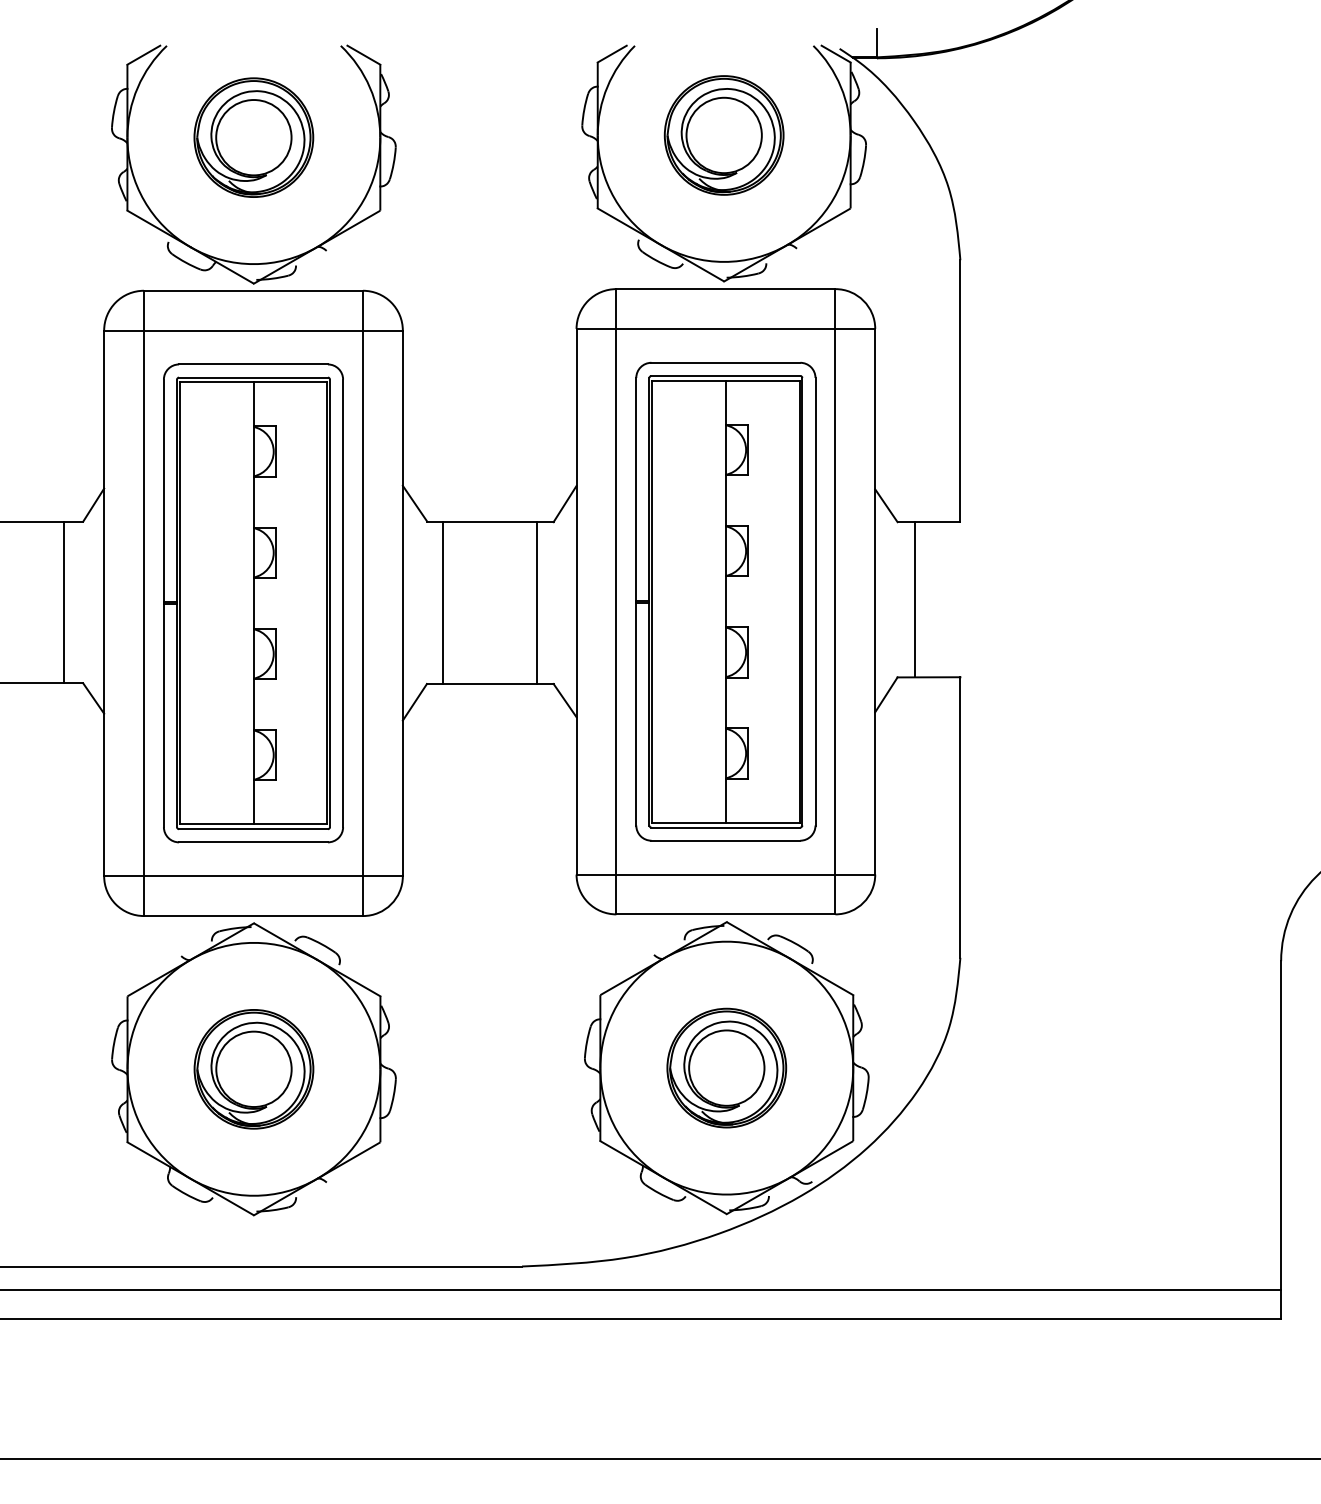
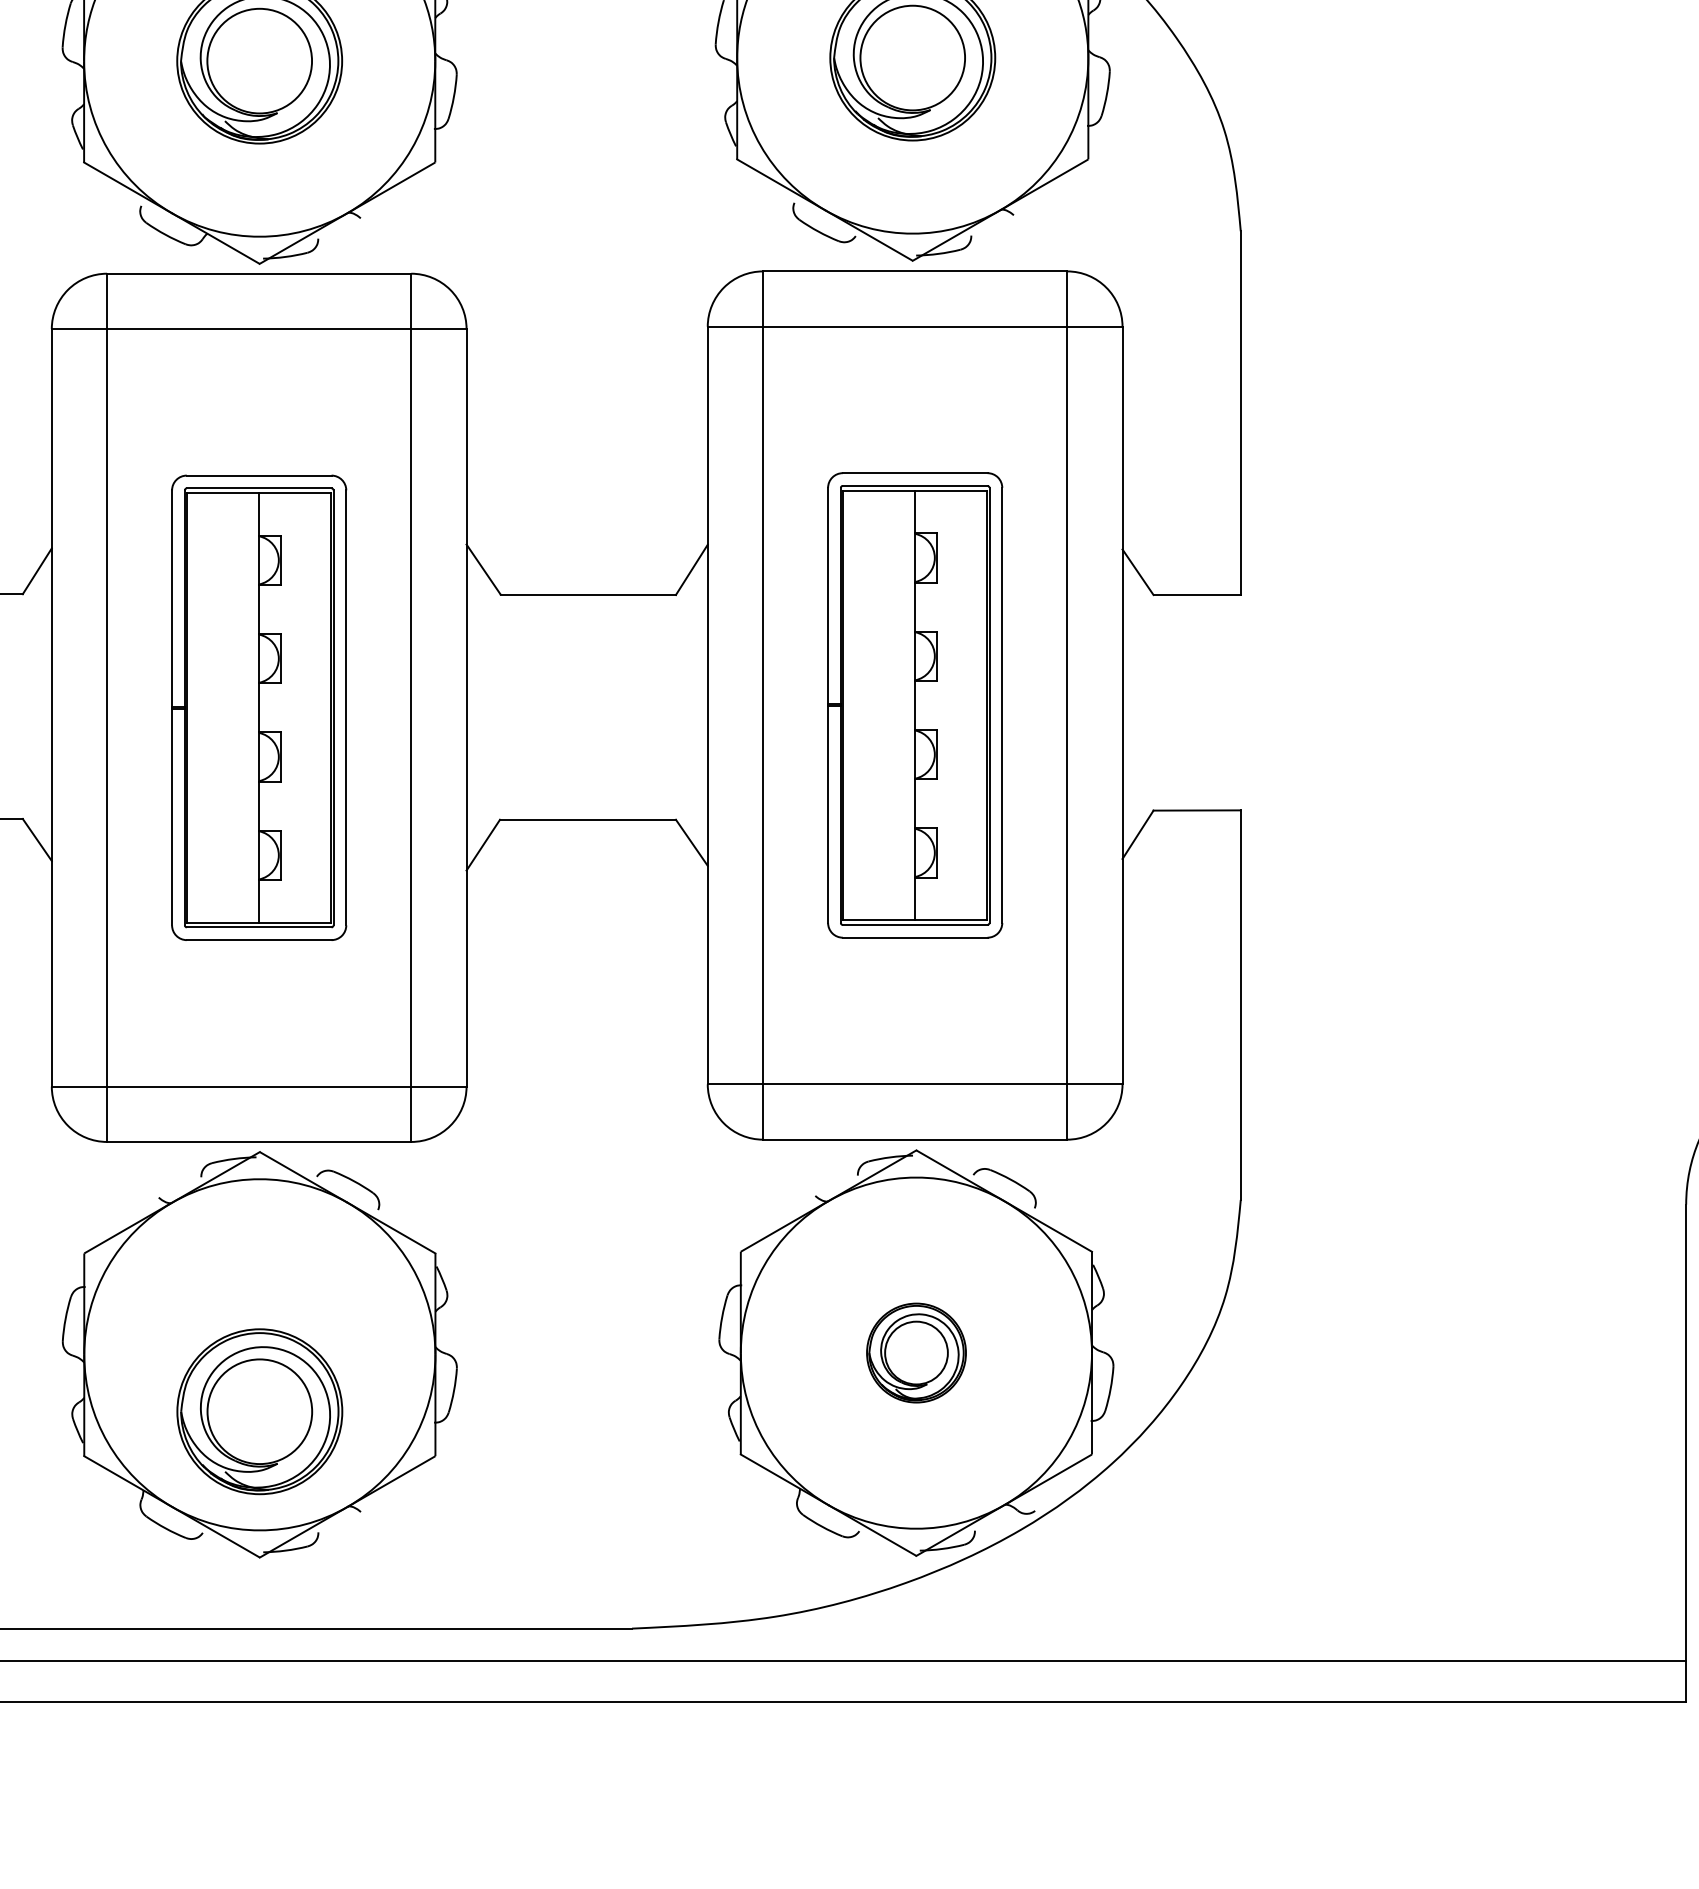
line: (915, 599) -> (1178, 702), removed
part: (725, 601) -> (914, 705), size x0.7
part: (253, 603) -> (259, 707), size x0.7
line: (442, 603) -> (521, 707), removed
line: (536, 603) -> (652, 707), removed
part: (726, 1067) -> (915, 1352), size x0.6
part: (253, 1069) -> (259, 1411), moved

